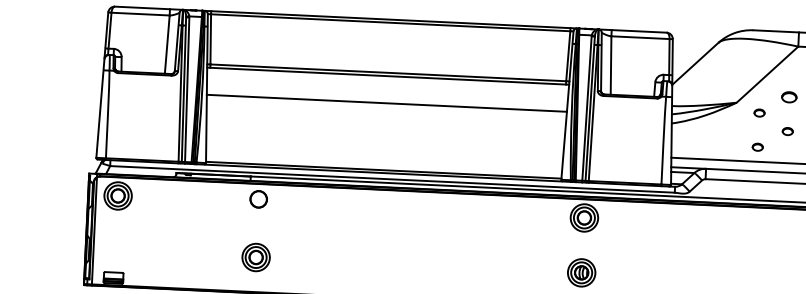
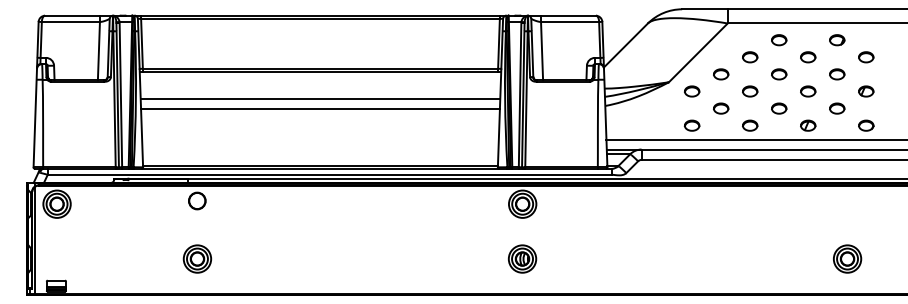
line: (386, 112) -> (320, 108), added
part: (759, 113) -> (692, 91), size x1.43
part: (788, 131) -> (721, 108), size x1.43
part: (757, 147) -> (691, 125), size x1.43

